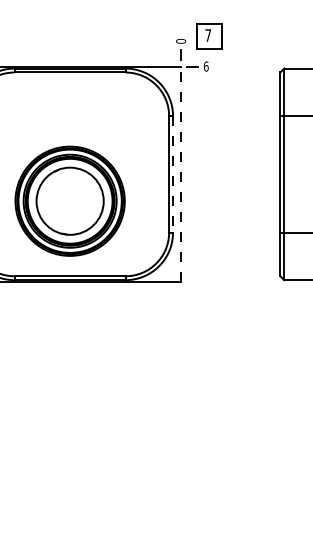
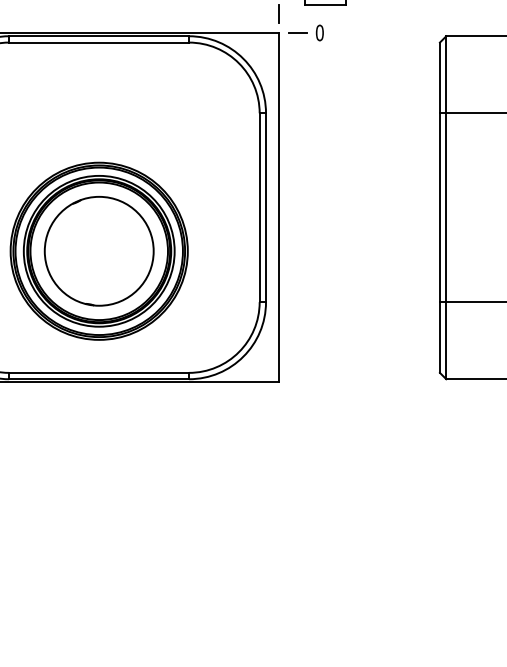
text: (206, 66) -> (320, 32), 6 -> 0
line: (173, 174) -> (266, 207), dashed -> solid
line: (181, 174) -> (279, 207), dashed -> solid

